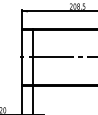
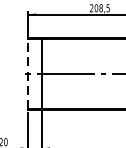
line: (22, 56) -> (28, 72), solid -> dashed

